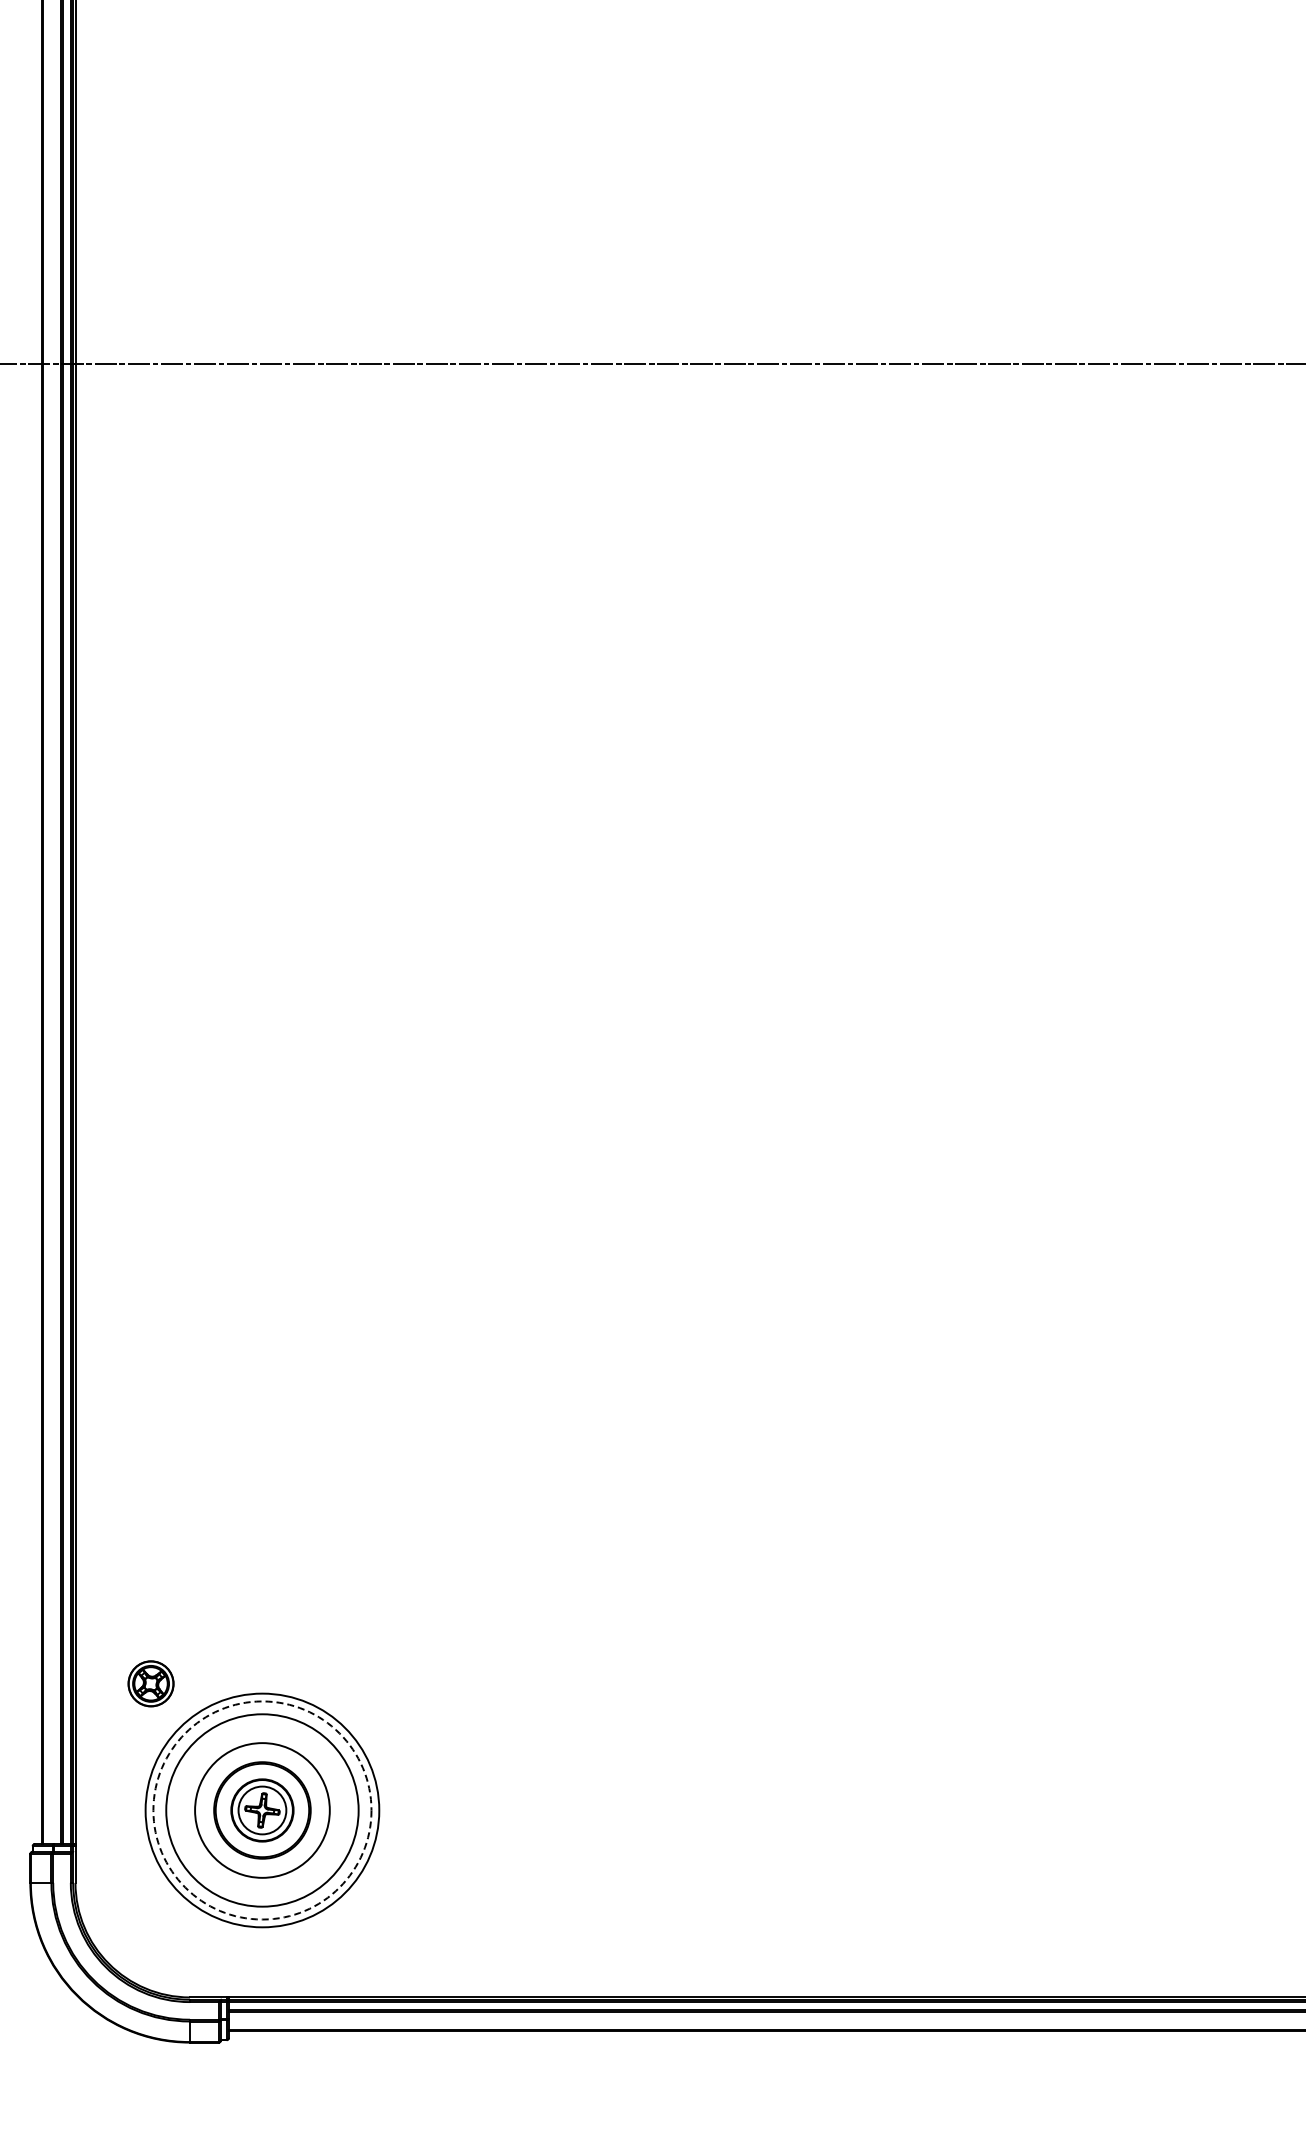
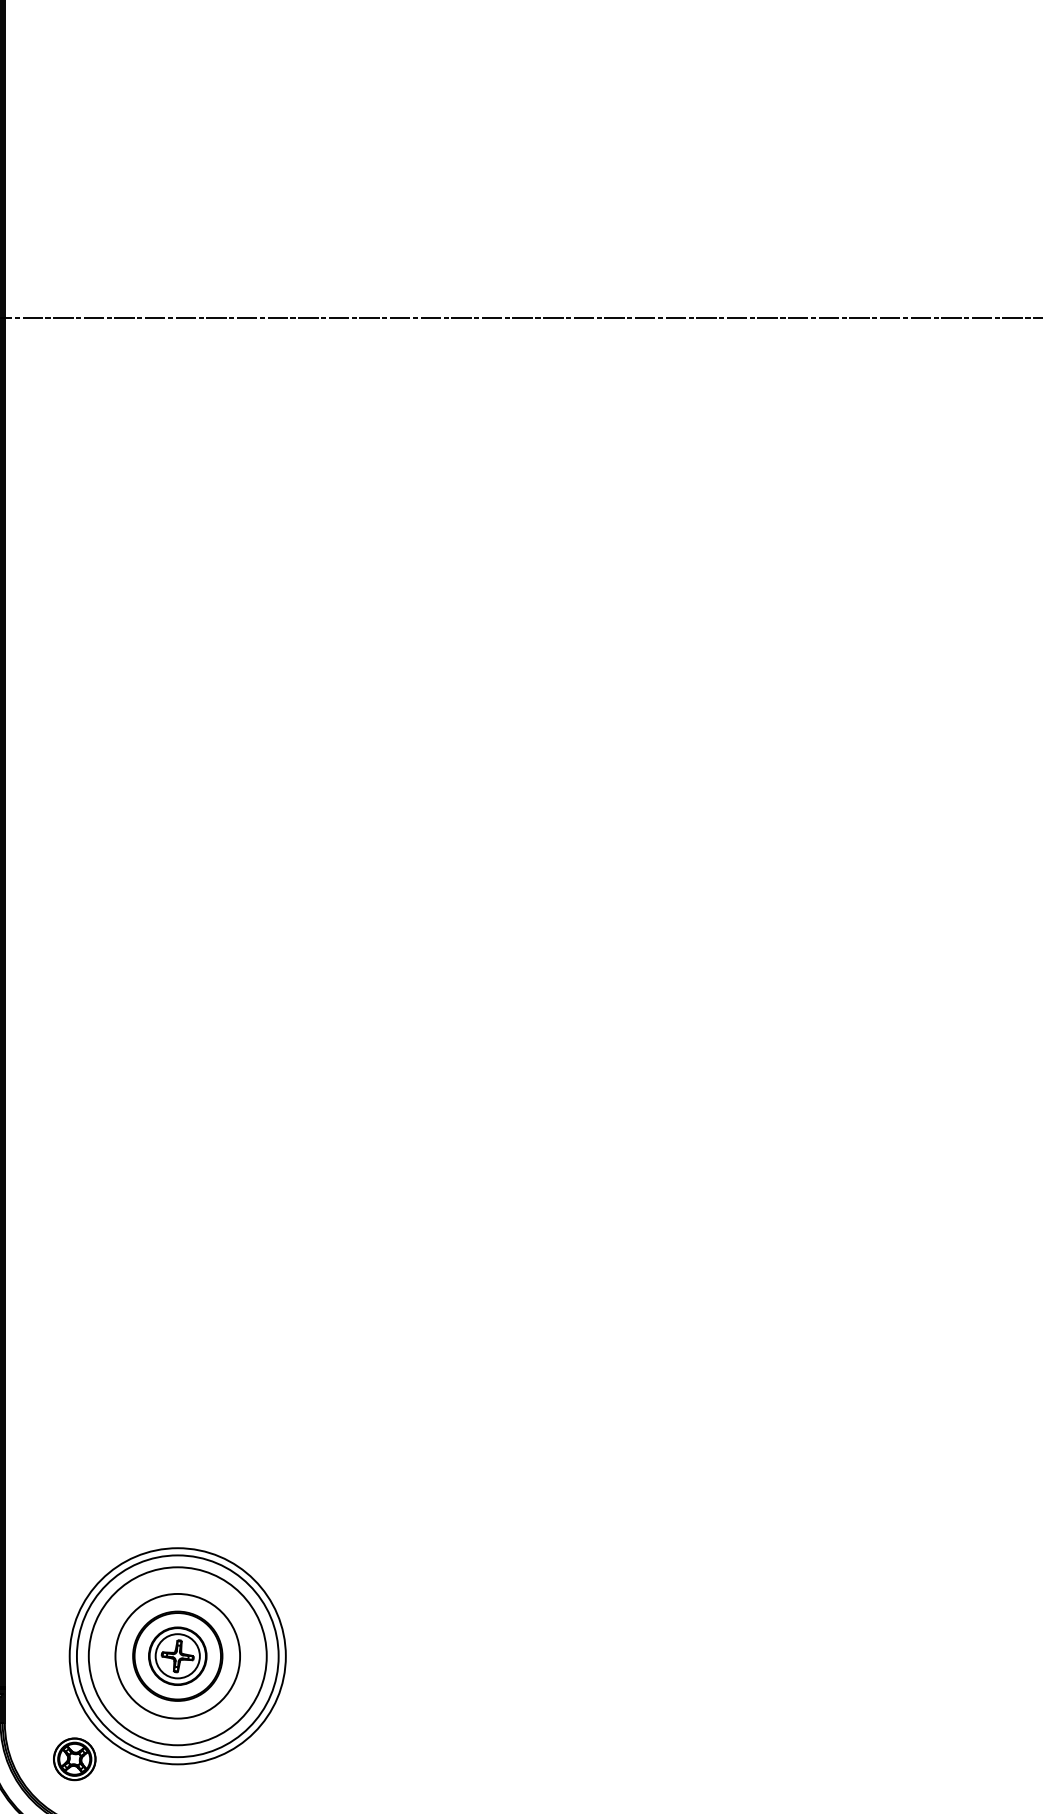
part: (150, 1683) -> (74, 1758), moved
circle: (262, 1810) -> (177, 1656), dashed -> solid

